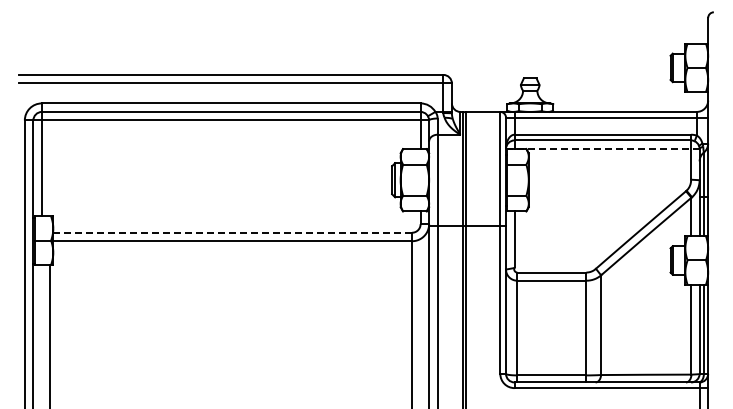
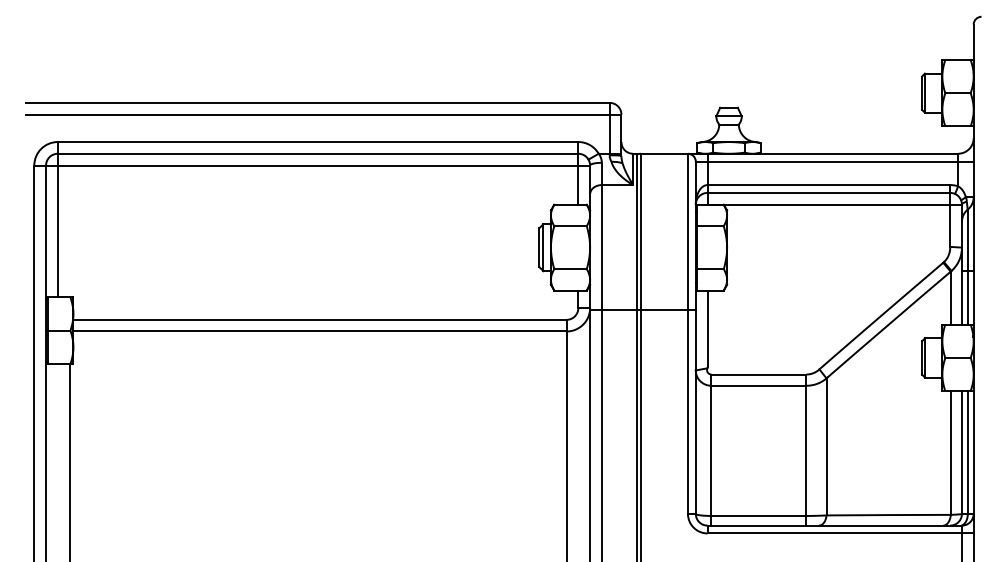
line: (602, 148) -> (828, 204), dashed -> solid
line: (233, 232) -> (321, 319), dashed -> solid

